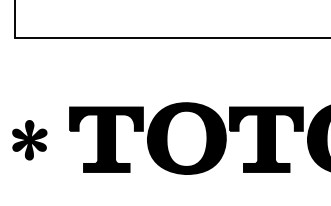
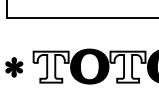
fill: (105, 138) -> (50, 66), removed
fill: (265, 138) -> (127, 66), removed

